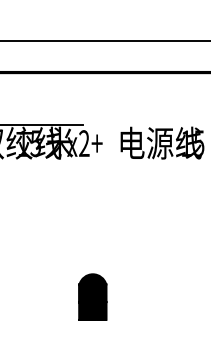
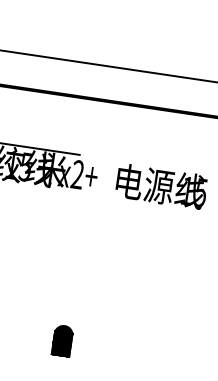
part: (92, 296) -> (62, 340), size x0.6

